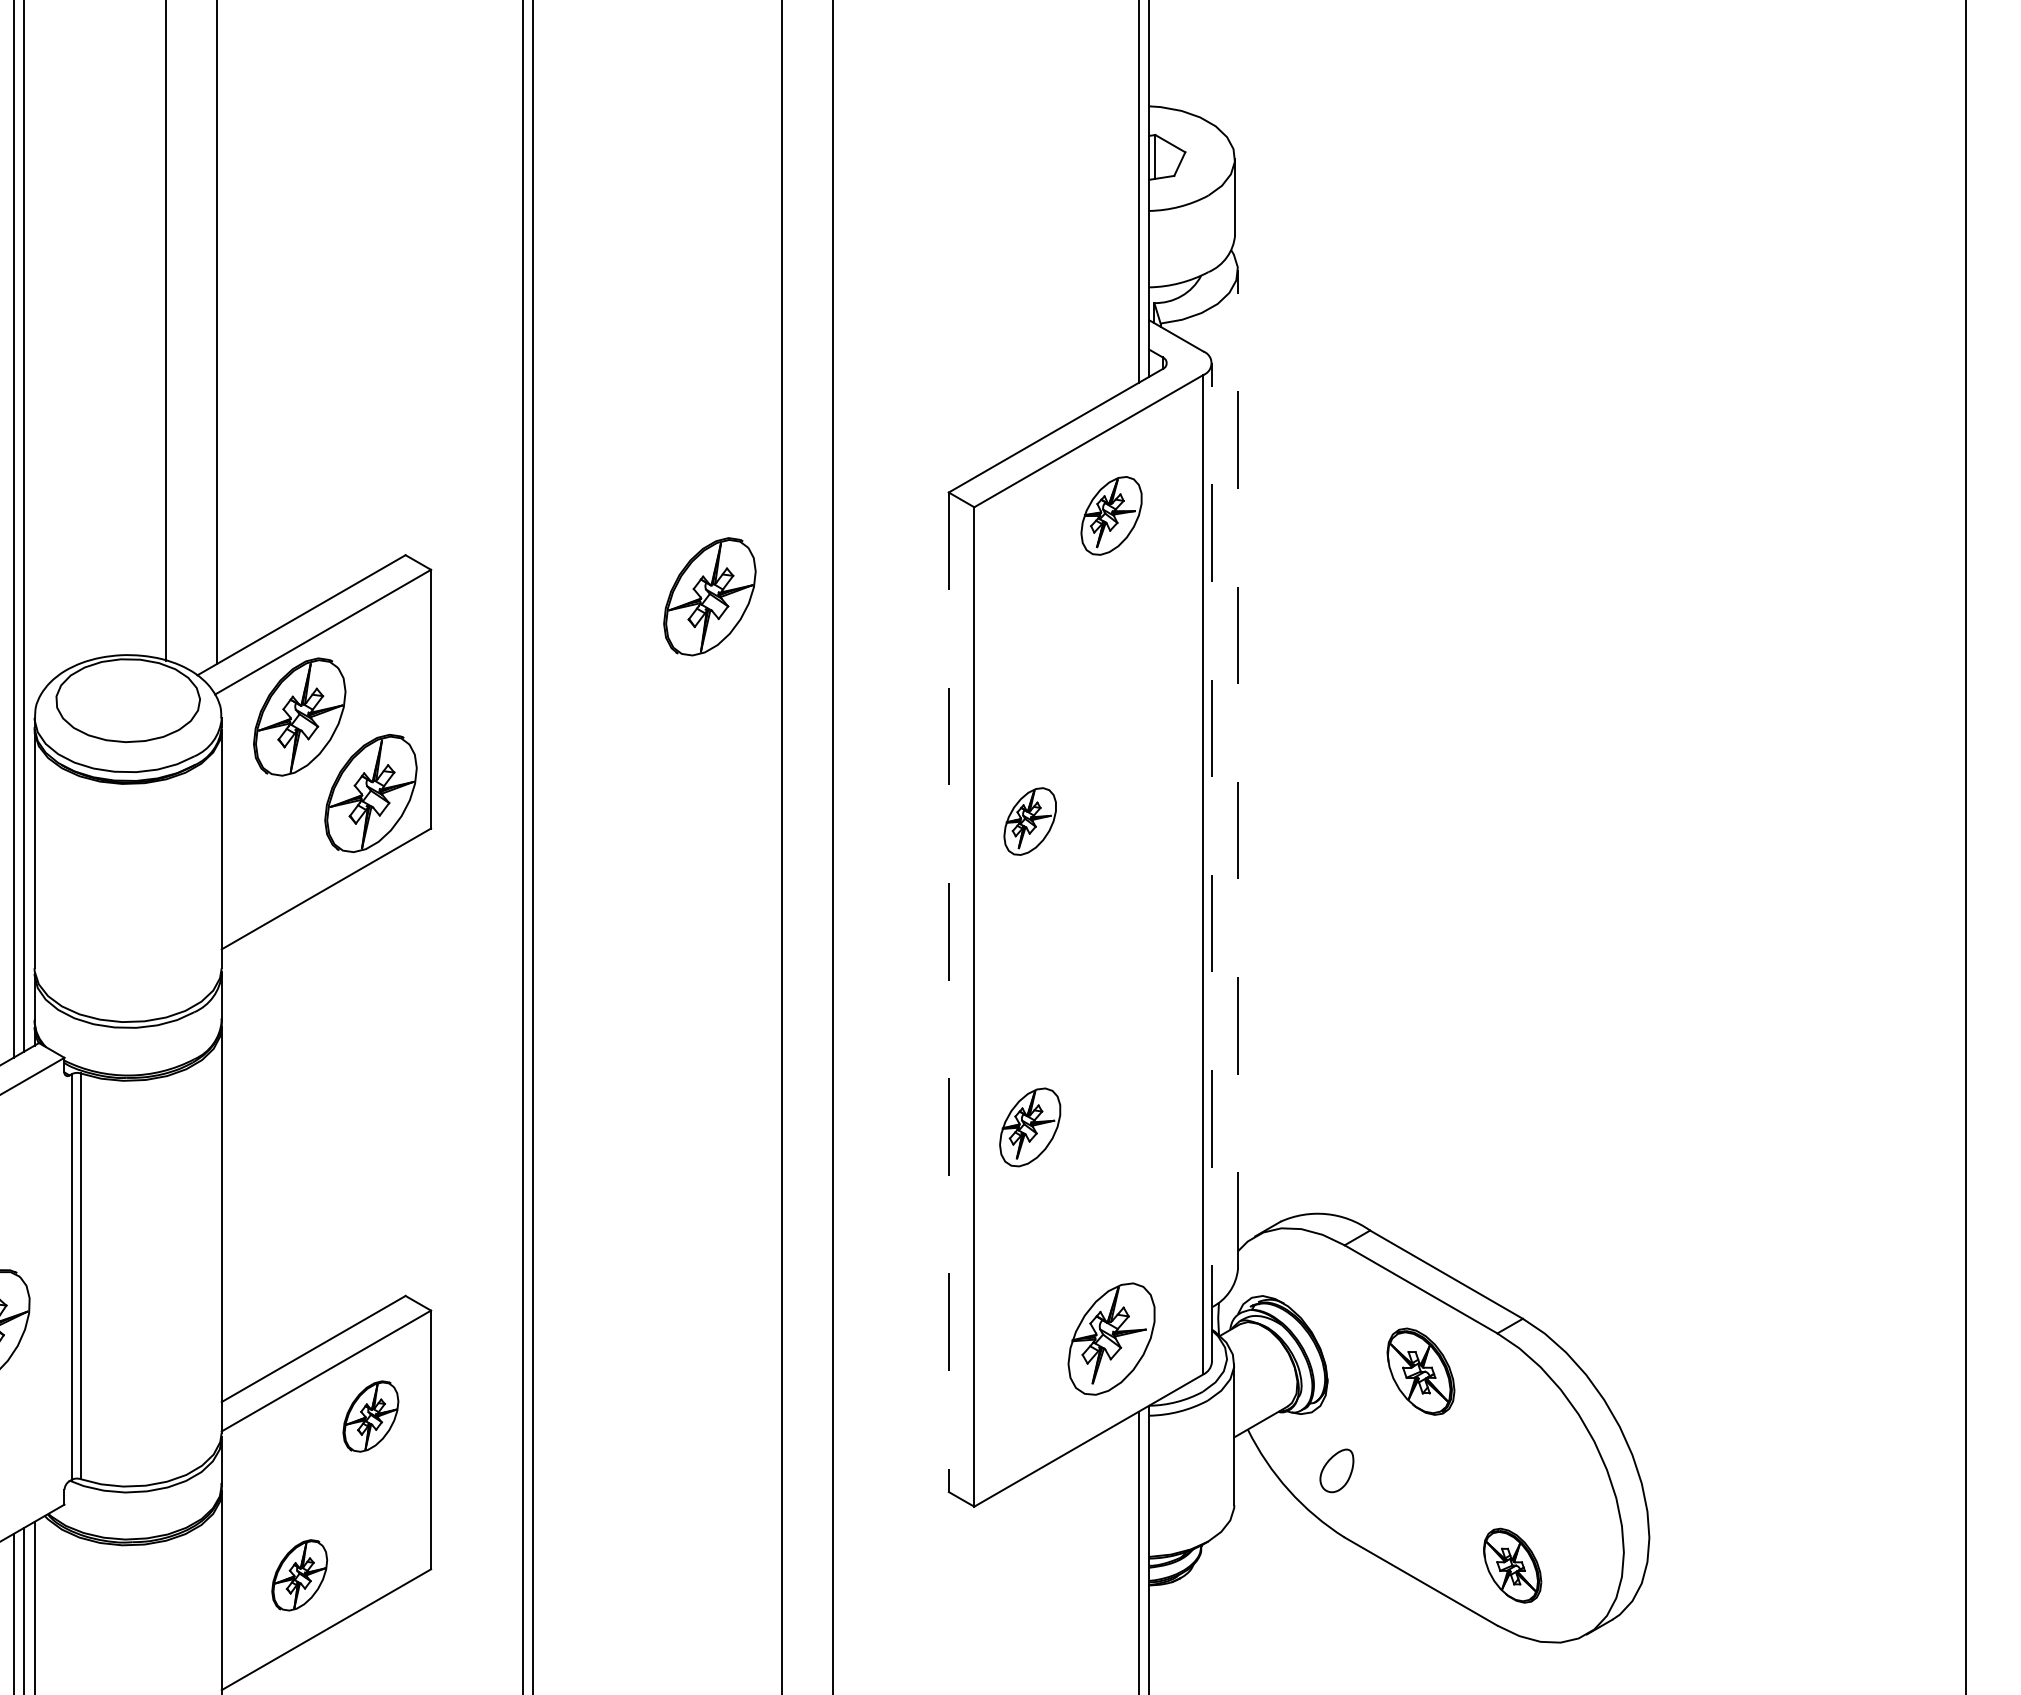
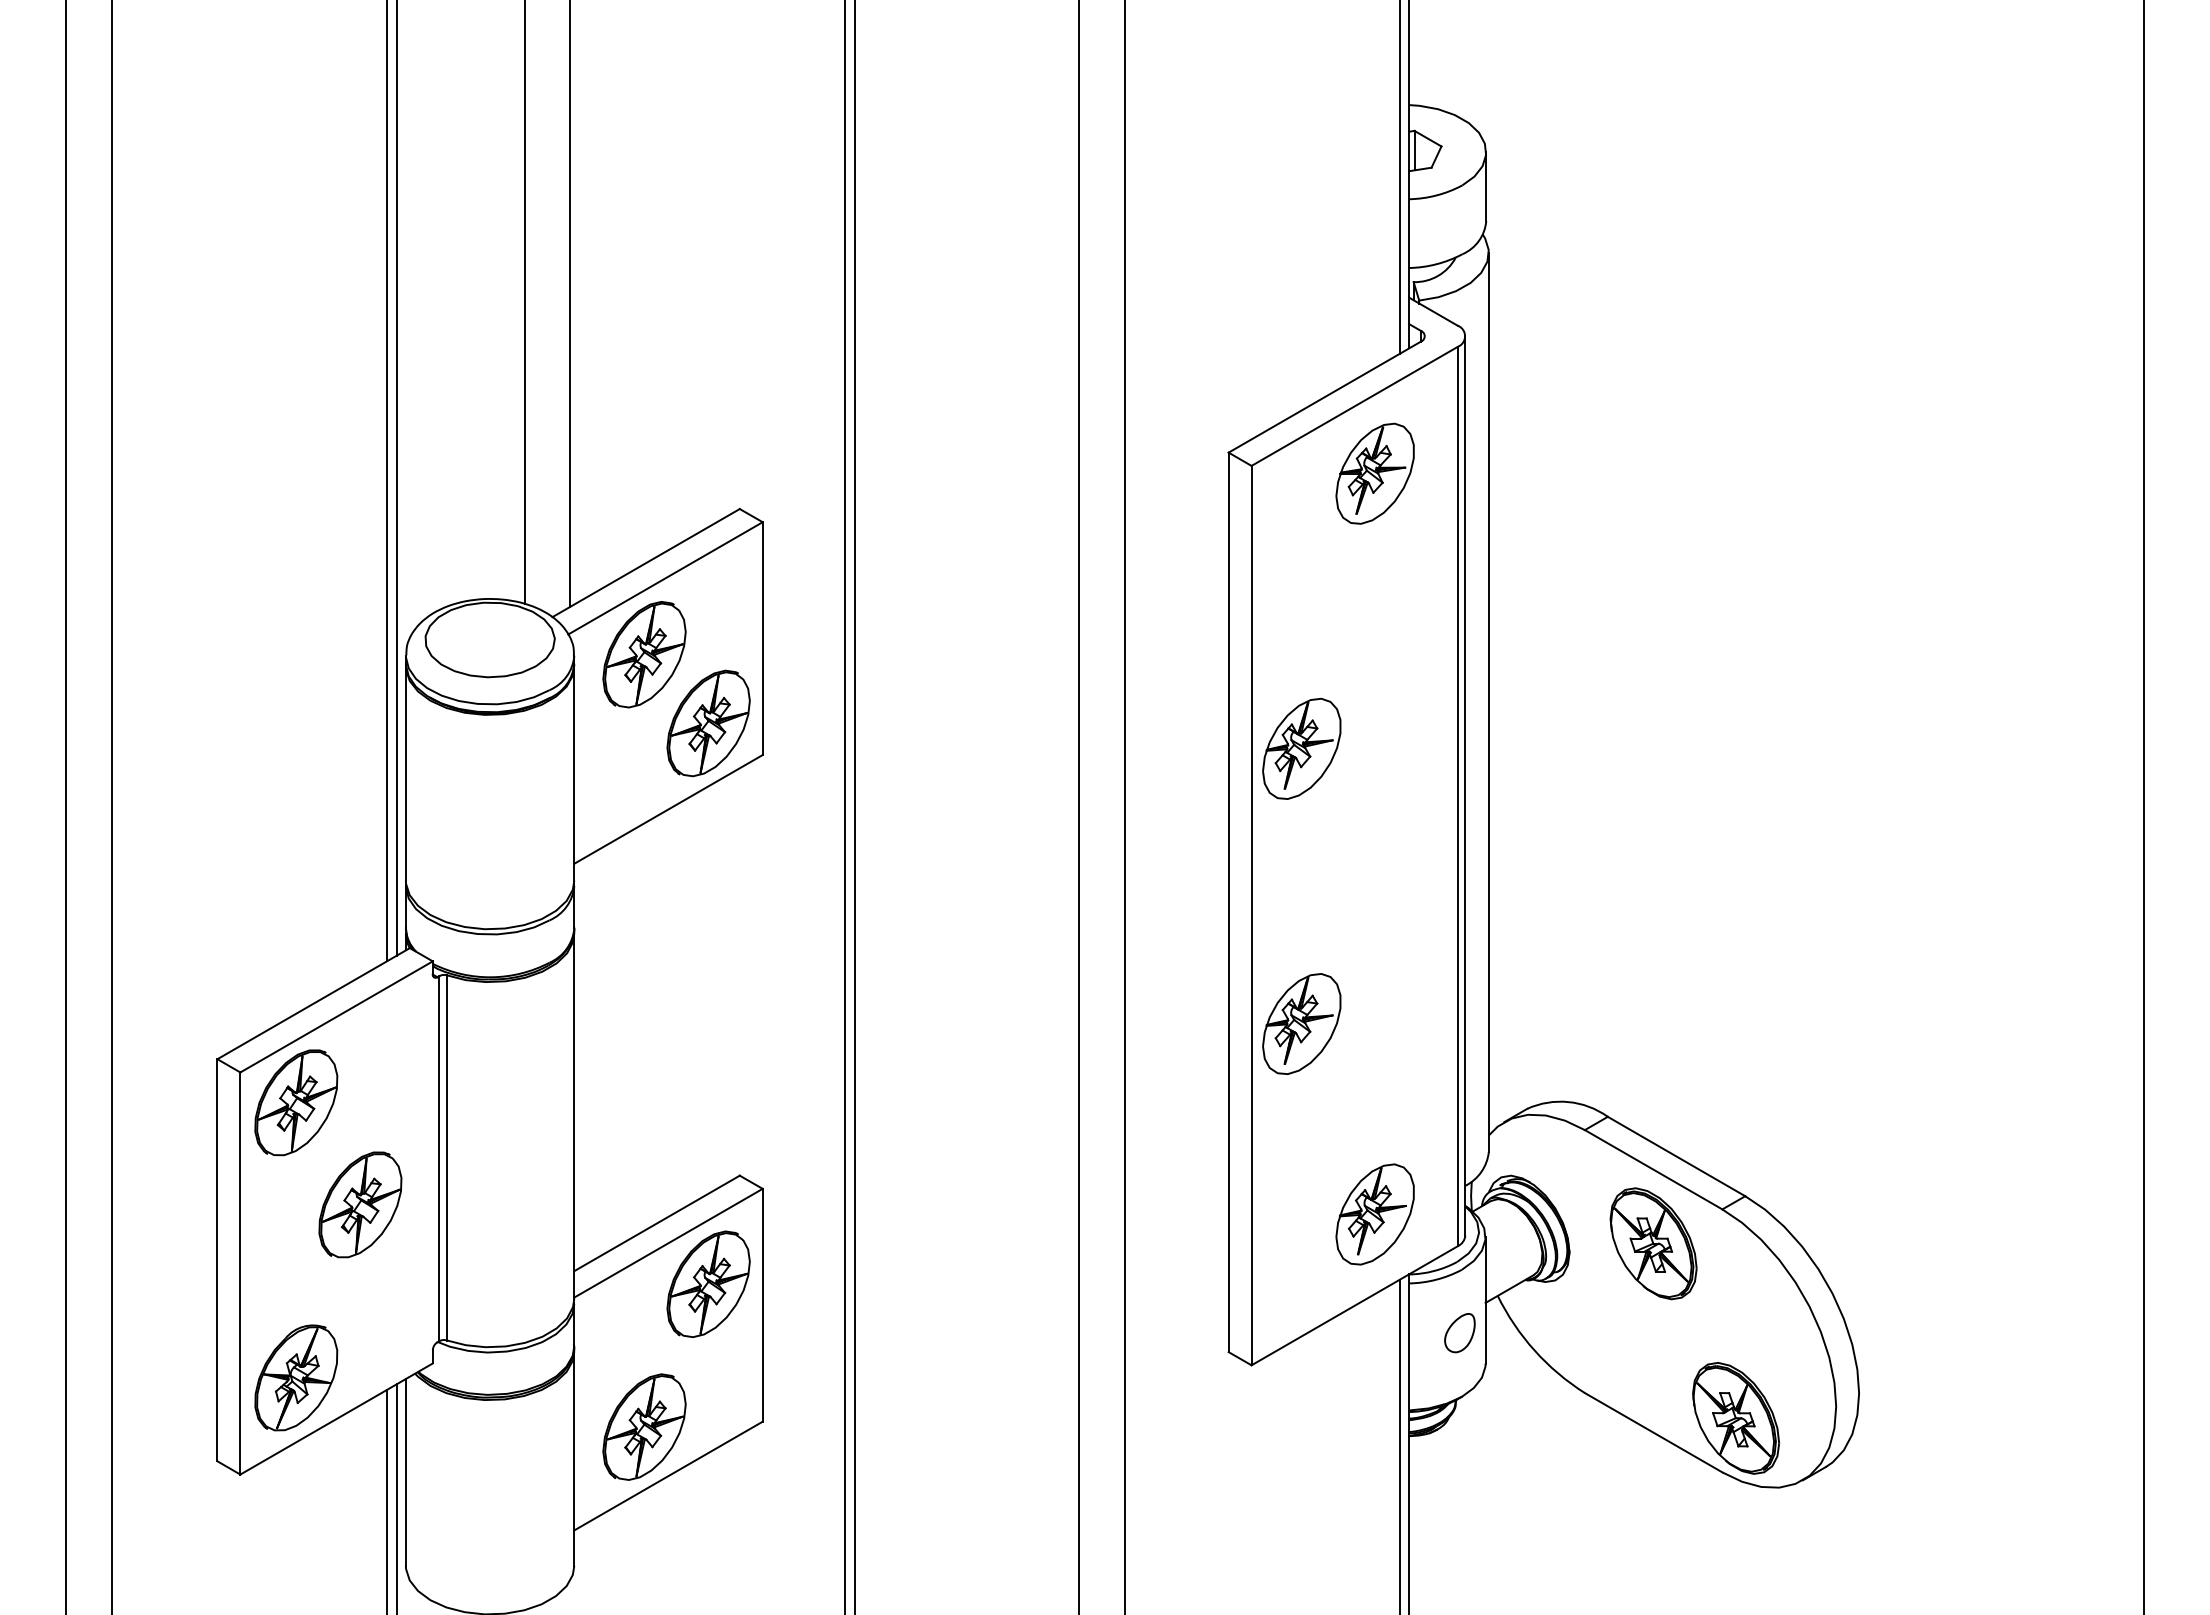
part: (1110, 515) -> (1374, 473), size x1.43
part: (709, 596) -> (1013, 546), removed
line: (1237, 770) -> (1488, 702), dashed -> solid
part: (1029, 821) -> (1301, 748), size x1.67
line: (1212, 863) -> (1465, 786), dashed -> solid
line: (948, 992) -> (1228, 902), dashed -> solid
part: (1029, 1126) -> (1301, 1023), size x1.43
part: (1420, 1371) -> (1653, 1243), size x1.43
part: (370, 1415) -> (708, 1283), size x1.67
part: (1336, 1471) -> (1459, 1333), moved
part: (1512, 1565) -> (1735, 1418), size x1.67
part: (299, 1574) -> (644, 1426), size x1.67

